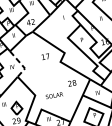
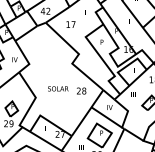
text: (45, 56) -> (70, 24), moved
line: (21, 65) -> (26, 59), dashed -> solid
text: (54, 95) -> (58, 88), moved

